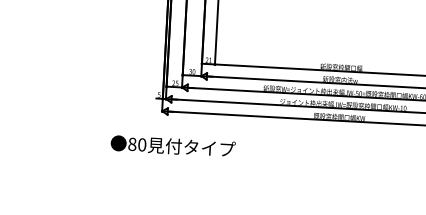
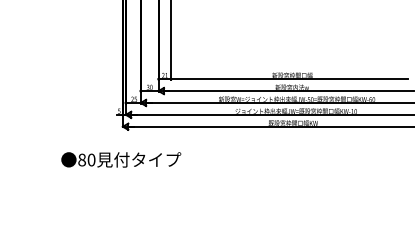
text: (173, 146) -> (121, 159), moved

